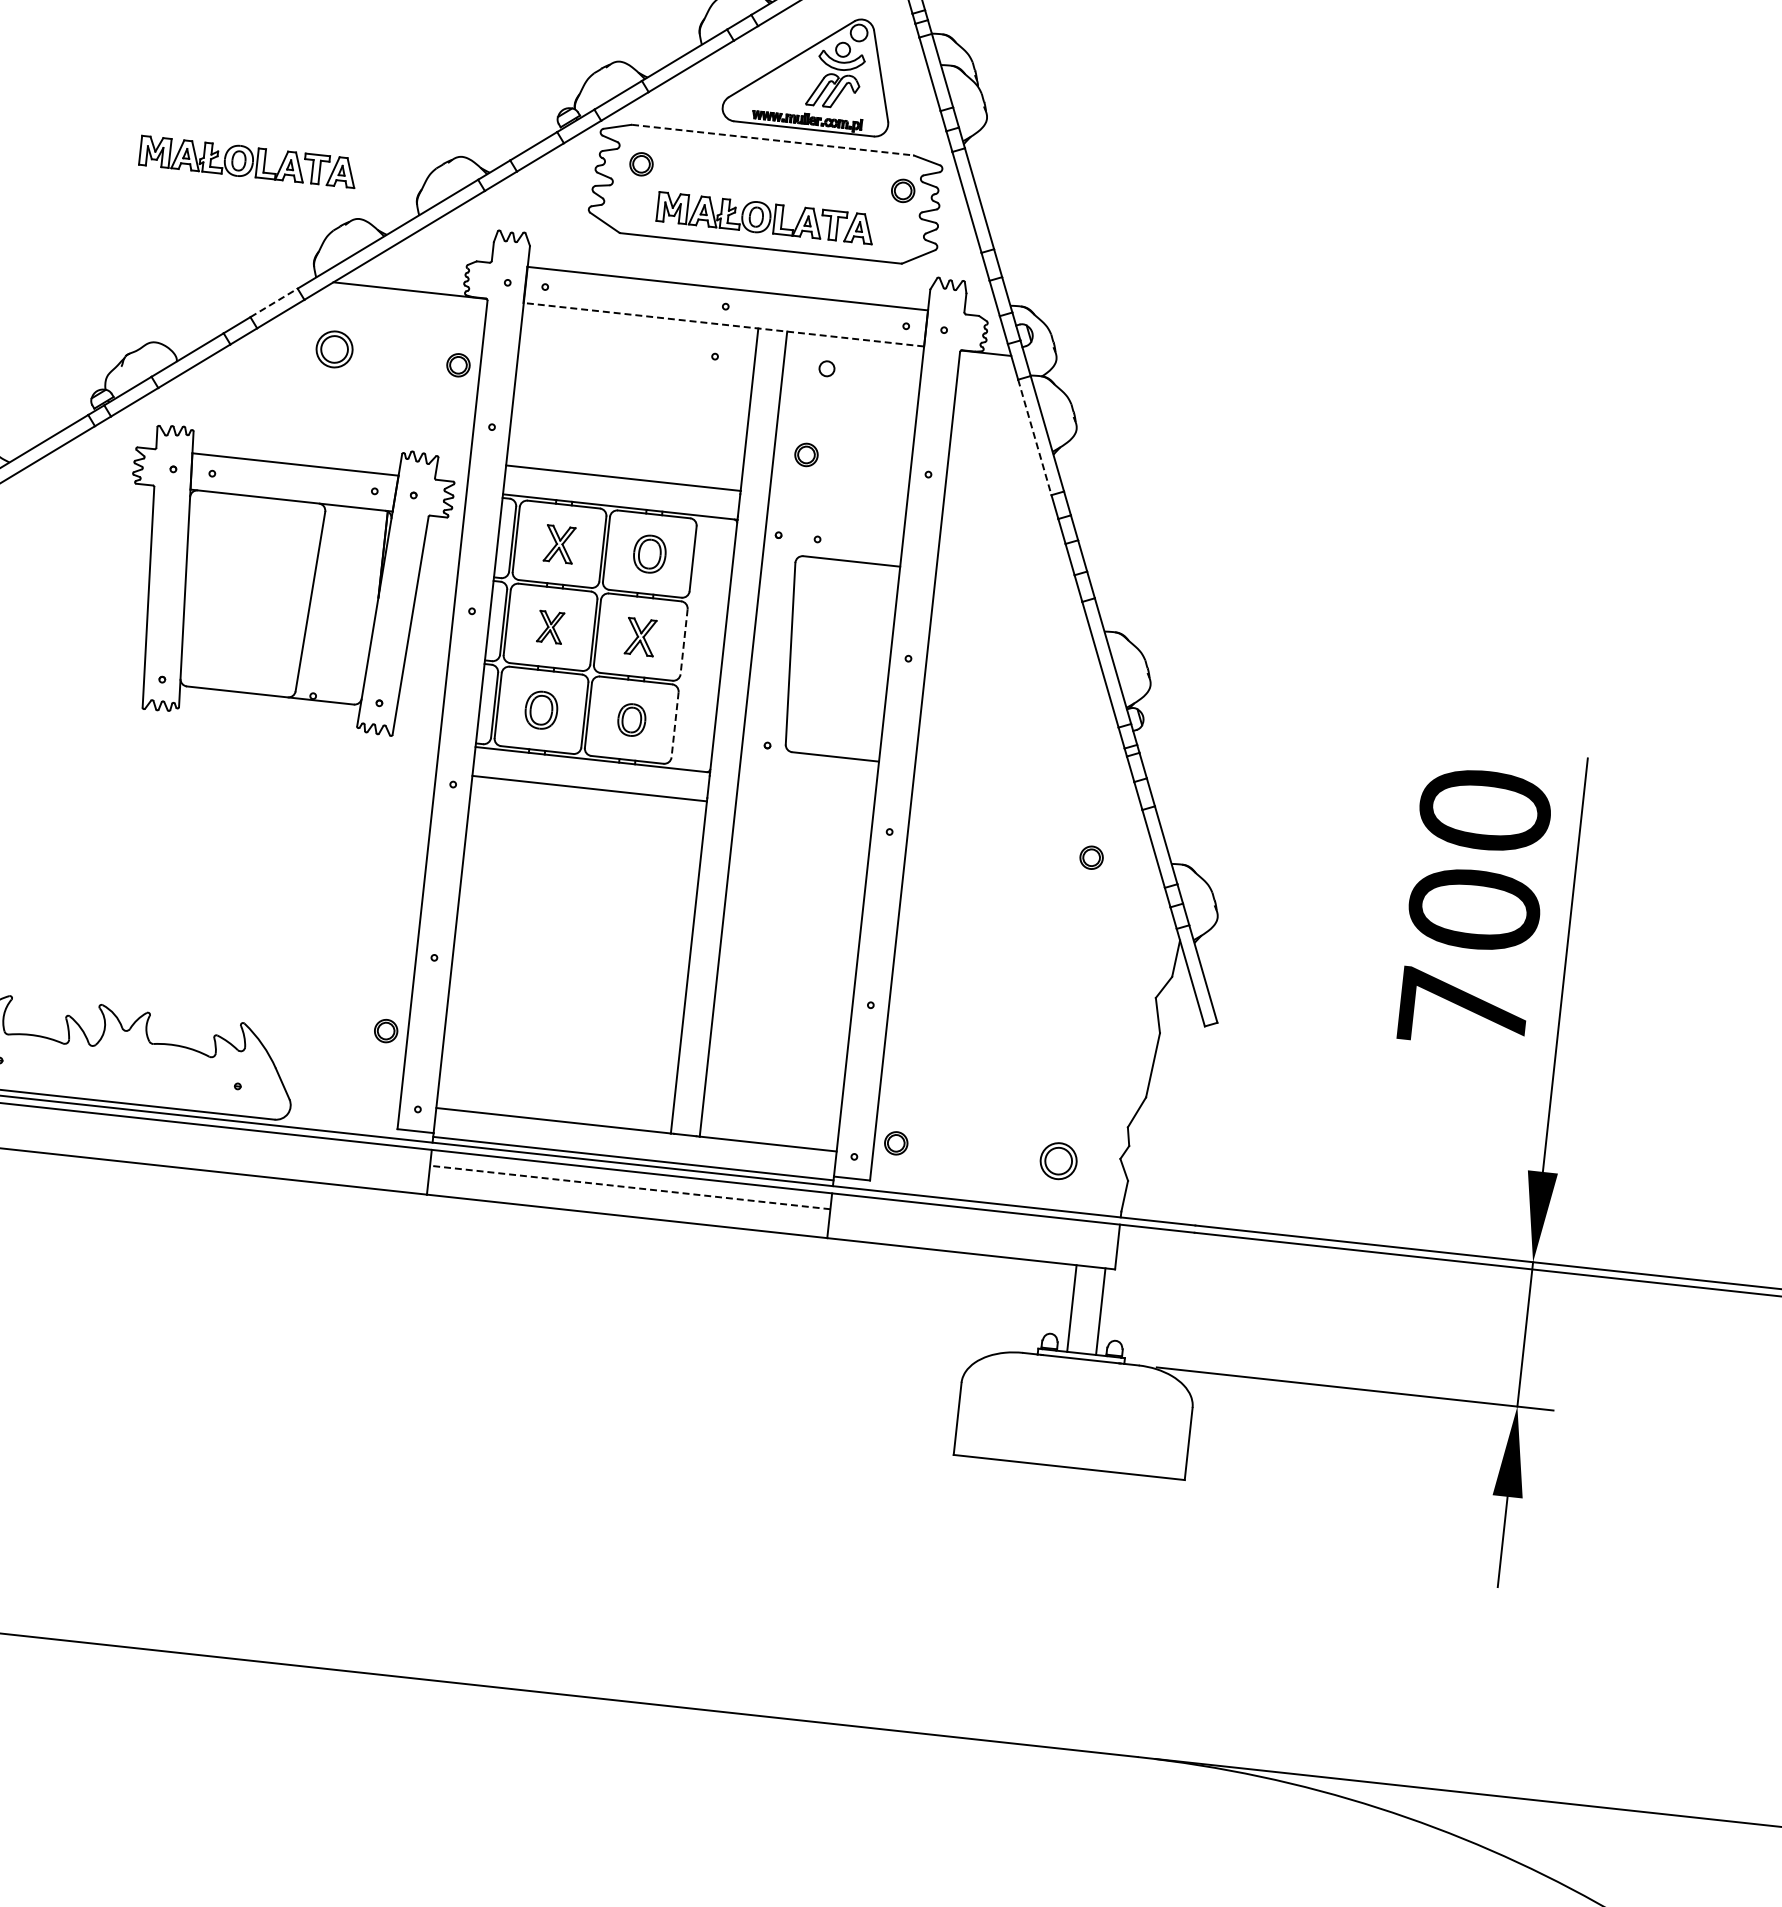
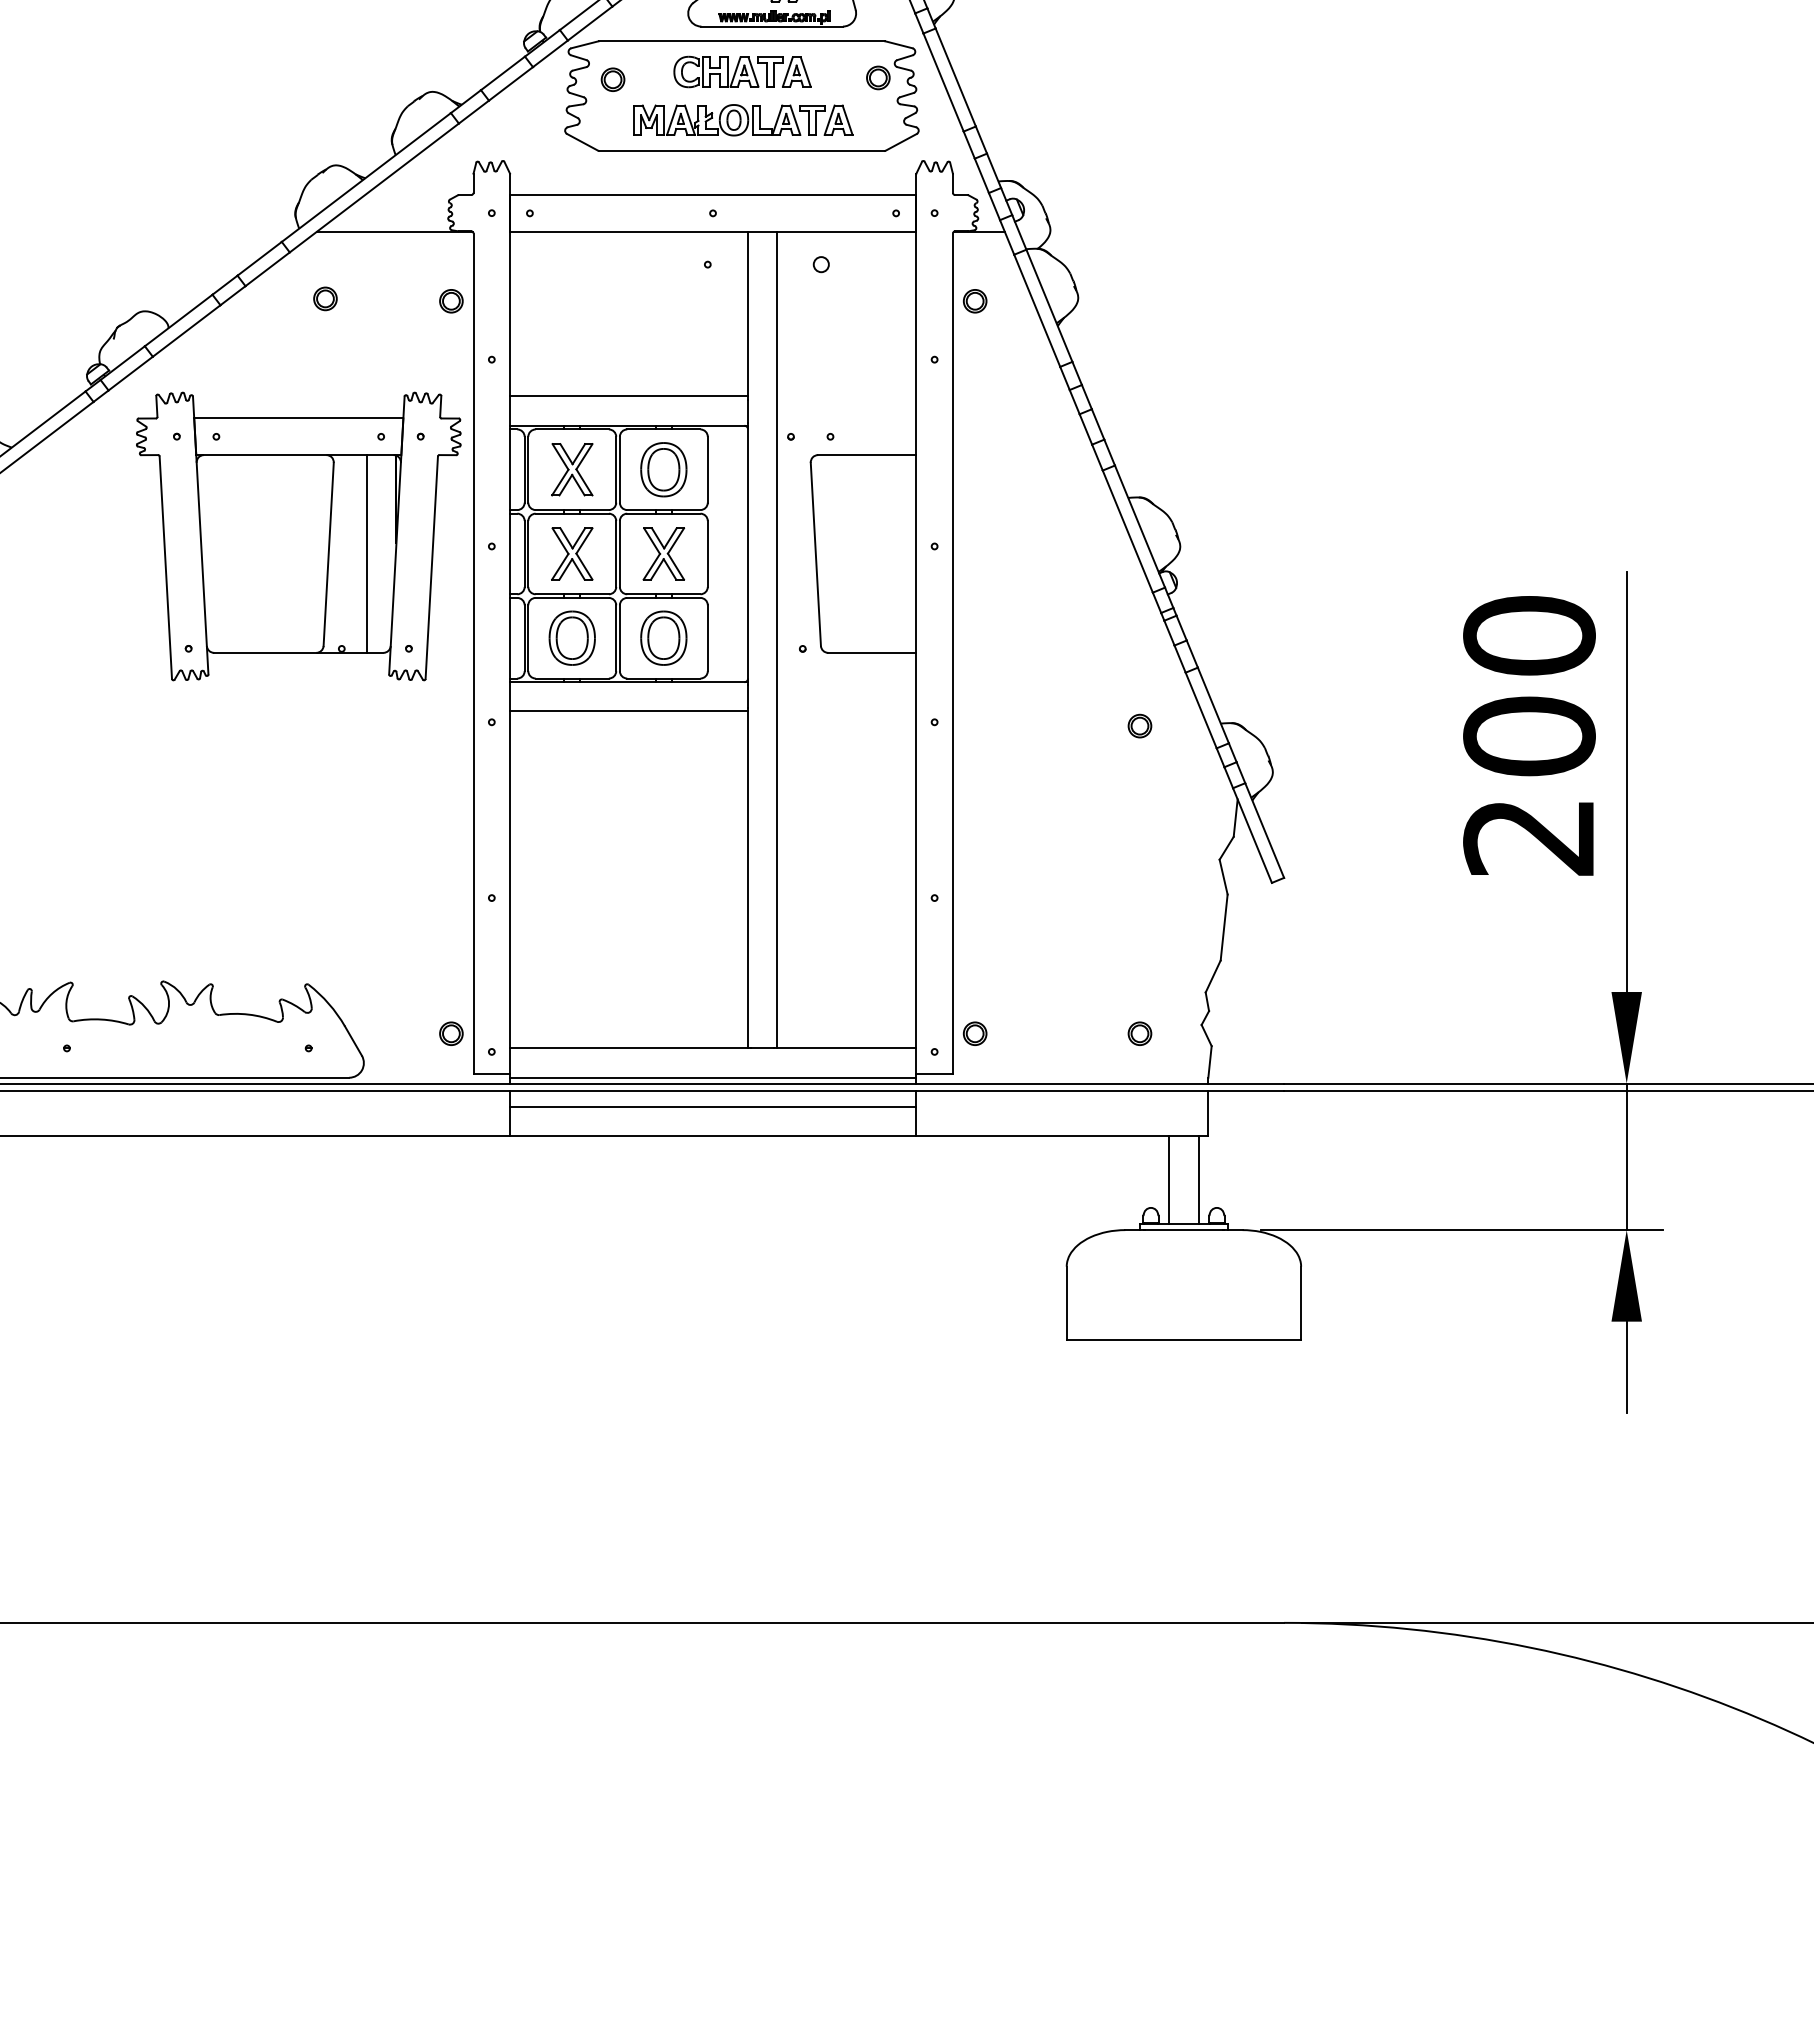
line: (772, 140) -> (741, 41), dashed -> solid
part: (248, 162) -> (218, 120), removed
part: (769, 170) -> (742, 71), added
line: (273, 302) -> (259, 258), dashed -> solid
line: (723, 324) -> (712, 231), dashed -> solid
part: (334, 349) -> (325, 298), size x0.62
line: (1035, 437) -> (1037, 310), dashed -> solid
part: (805, 455) -> (974, 301), moved
part: (559, 544) -> (572, 469), size x1.43
part: (649, 553) -> (663, 469), size x1.43
line: (348, 604) -> (367, 553), added
part: (550, 626) -> (572, 553), size x1.67
part: (640, 636) -> (663, 553), size x1.43
line: (683, 641) -> (707, 553), dashed -> solid
part: (540, 709) -> (571, 637), size x1.43
part: (631, 719) -> (663, 637), size x1.67
line: (674, 725) -> (707, 638), dashed -> solid
text: (1462, 1009) -> (1528, 837), 700 -> 200
part: (386, 1030) -> (451, 1033), moved
part: (1058, 1160) -> (1139, 1033), size x0.62
line: (629, 1187) -> (712, 1107), dashed -> solid

